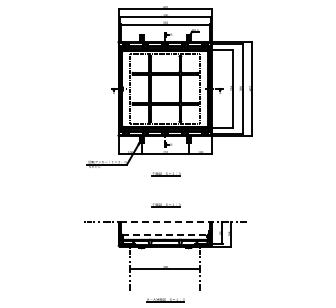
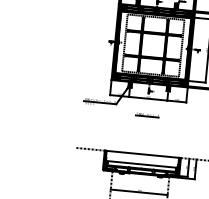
line: (166, 205) -> (145, 140), removed
line: (165, 222) -> (143, 154), dashed -> solid
line: (165, 234) -> (142, 164), dashed -> solid

